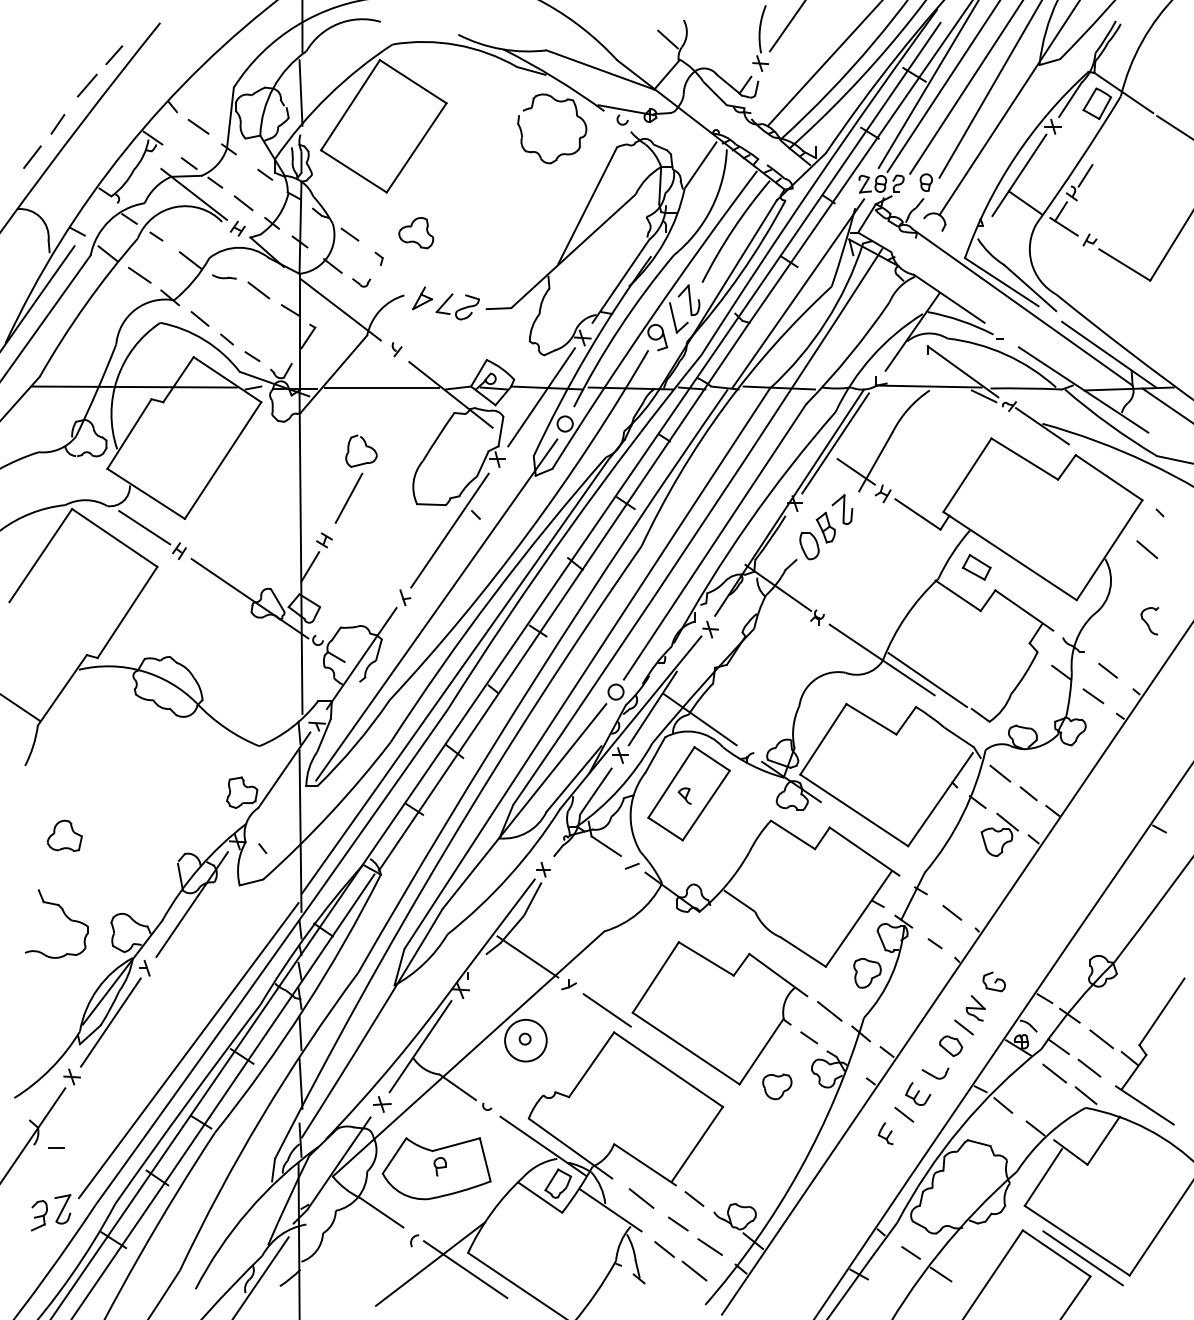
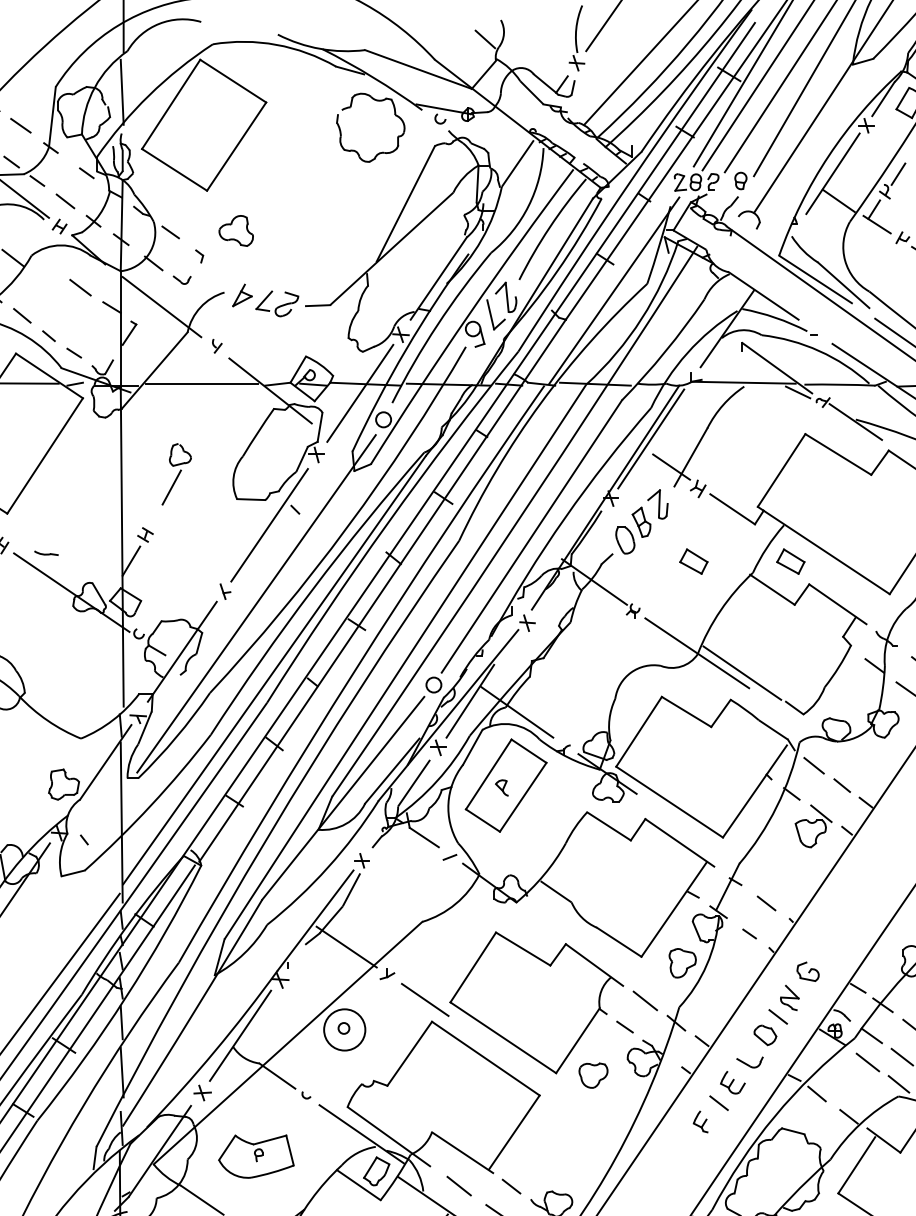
part: (224, 276) -> (46, 552), moved
part: (355, 478) -> (176, 473), size x0.7
part: (878, 567) -> (693, 561), added
part: (436, 1168) -> (256, 1156), size x0.7

